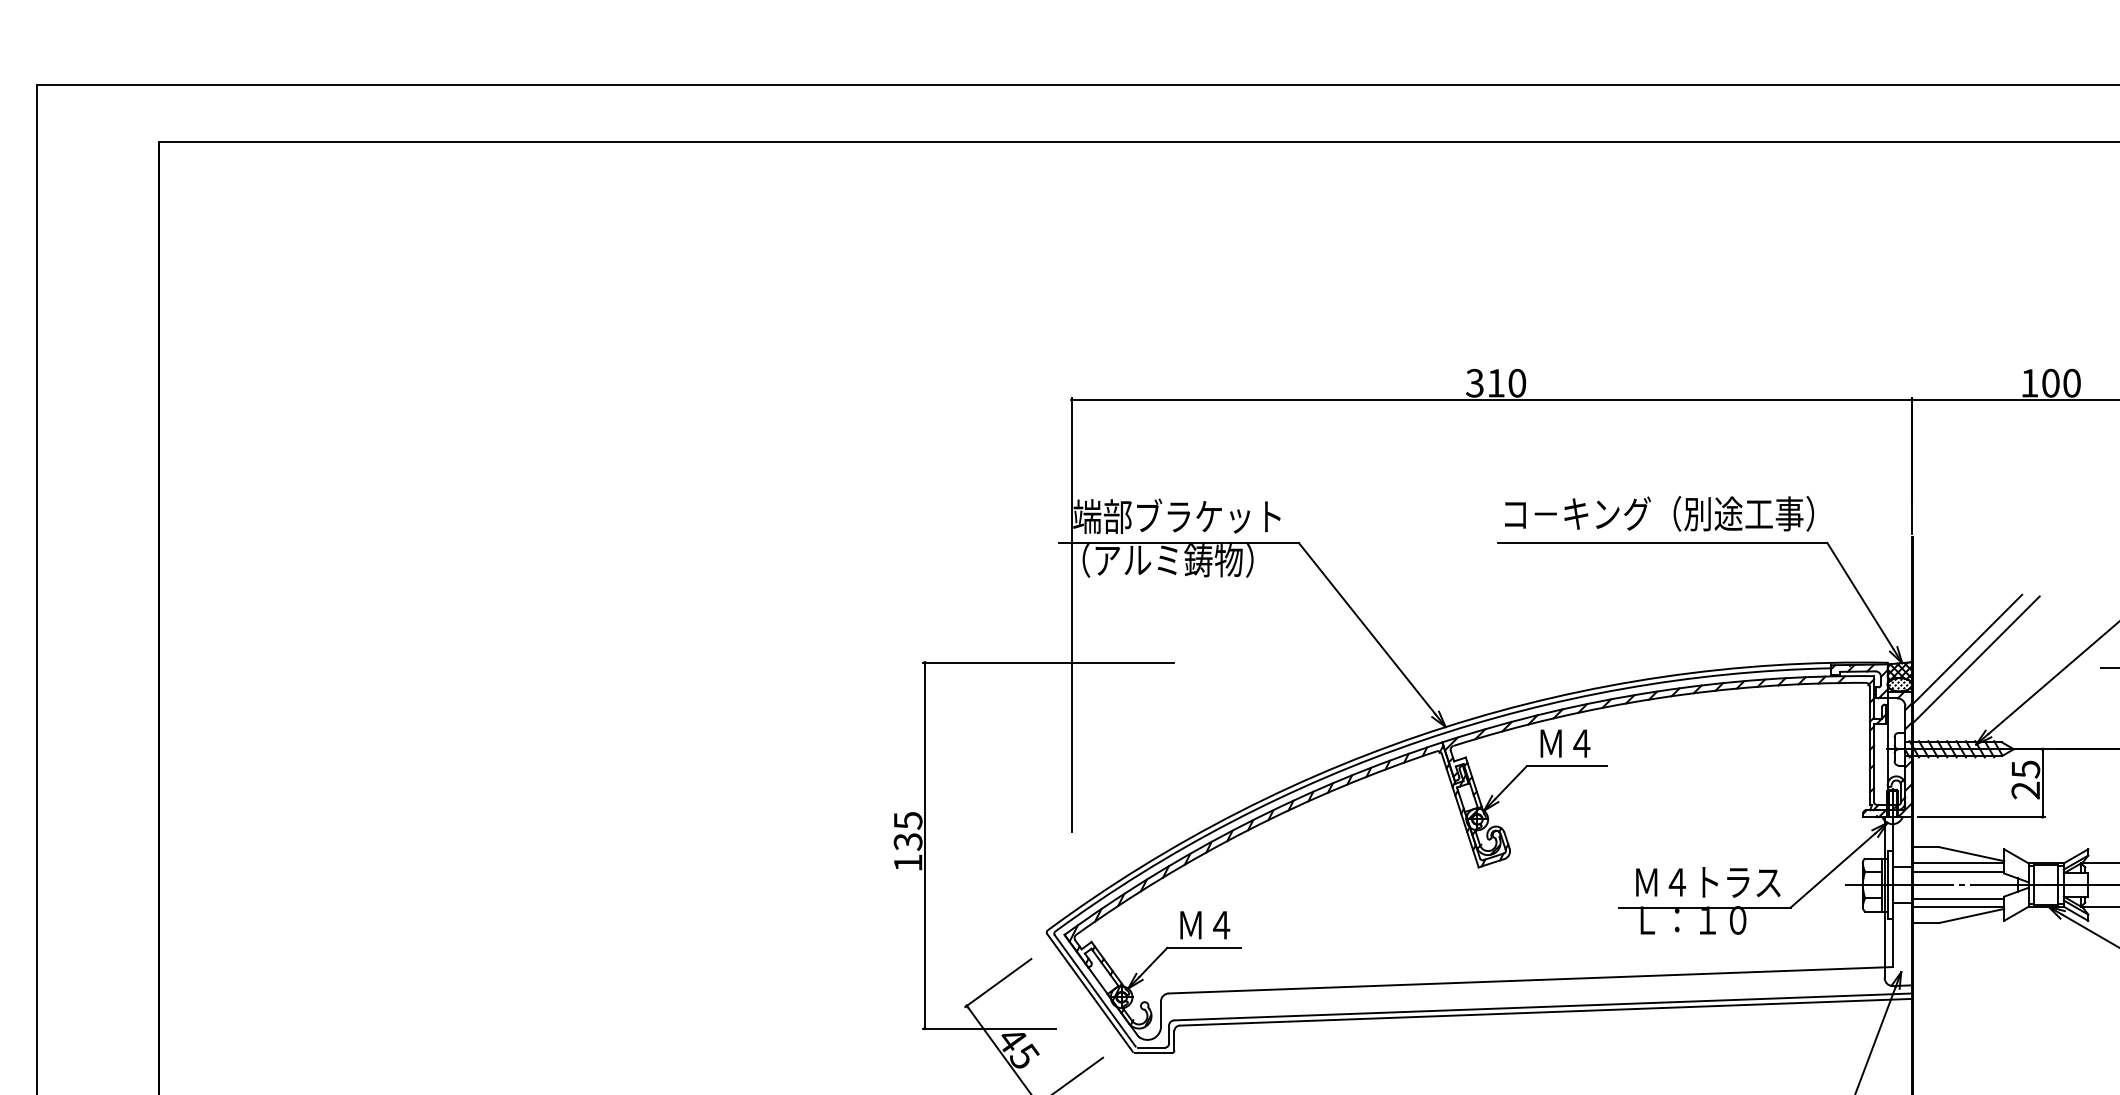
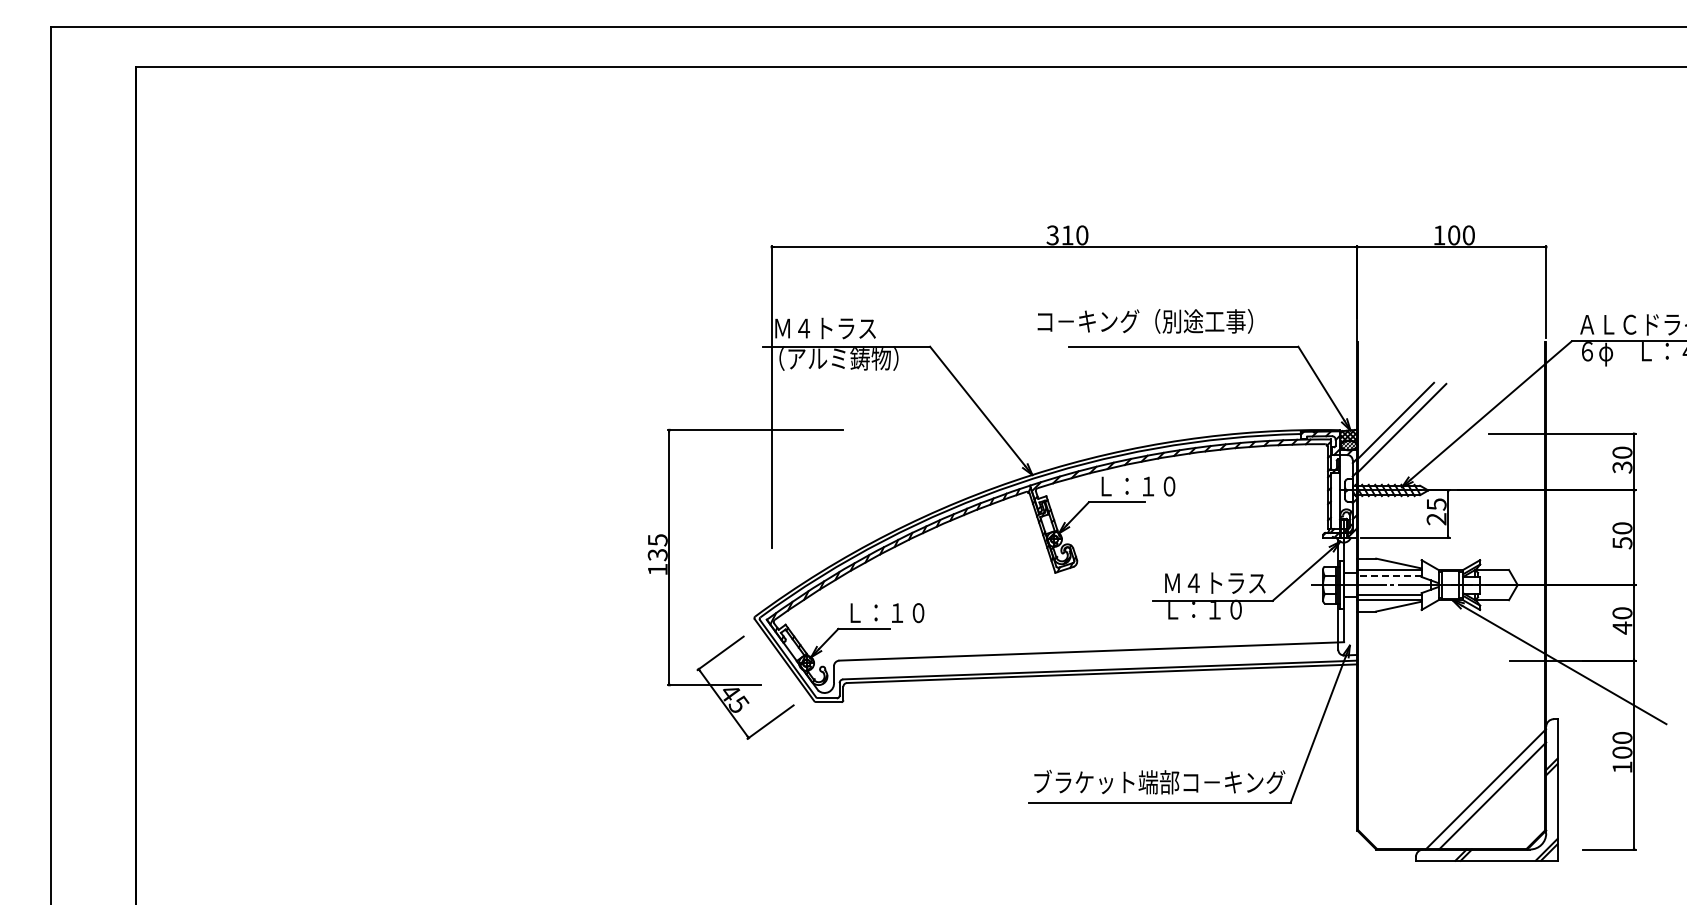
text: (1659, 513) -> (1145, 321), moved
text: (1177, 515) -> (845, 327), 端部ブラケット -> Ｍ４トラス
text: (1595, 743) -> (1136, 486), Ｍ４ -> Ｌ：１０
line: (1956, 871) -> (1388, 575), solid -> dashed
text: (1234, 925) -> (885, 613), Ｍ４ -> Ｌ：１０

